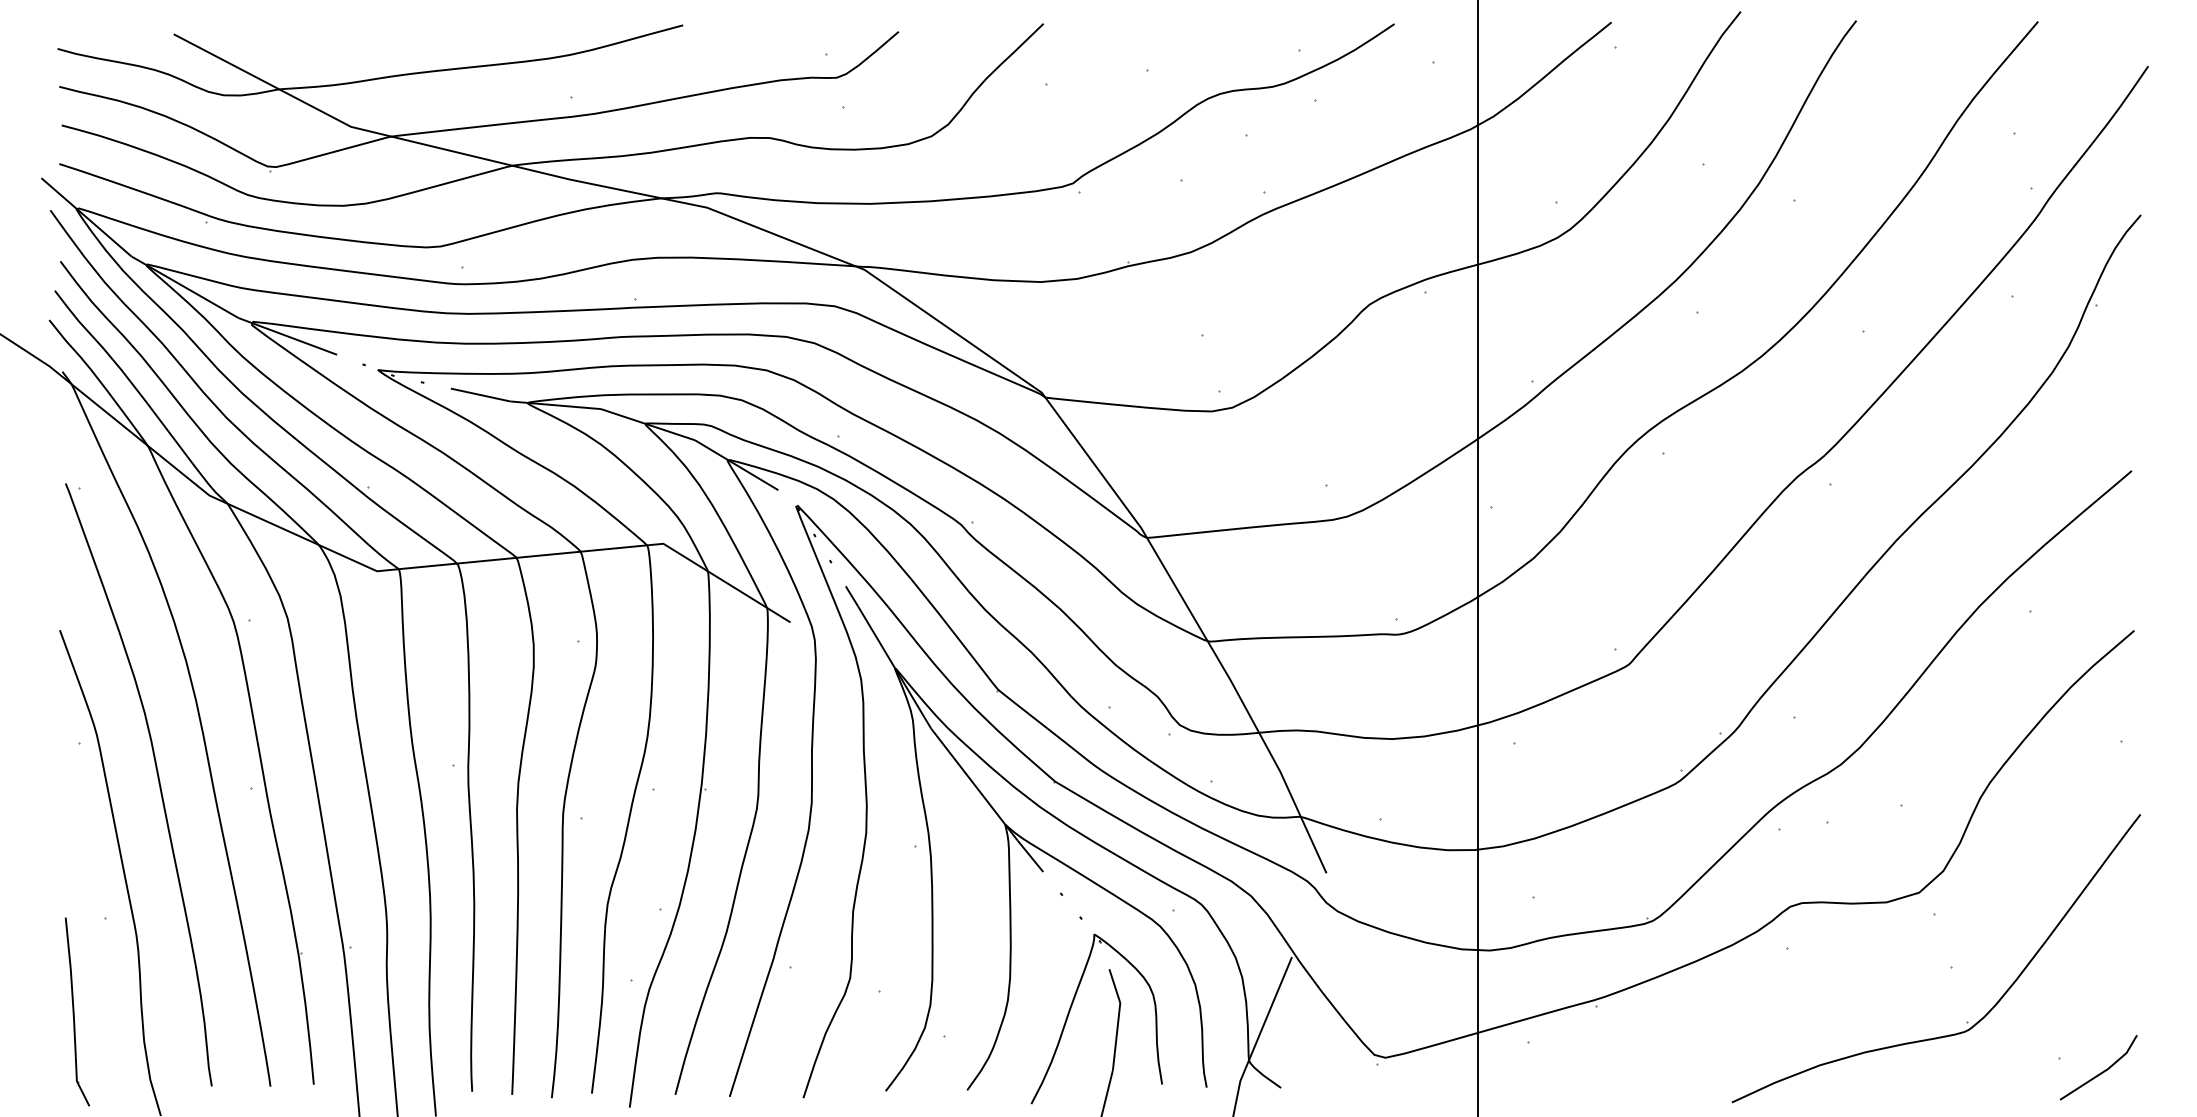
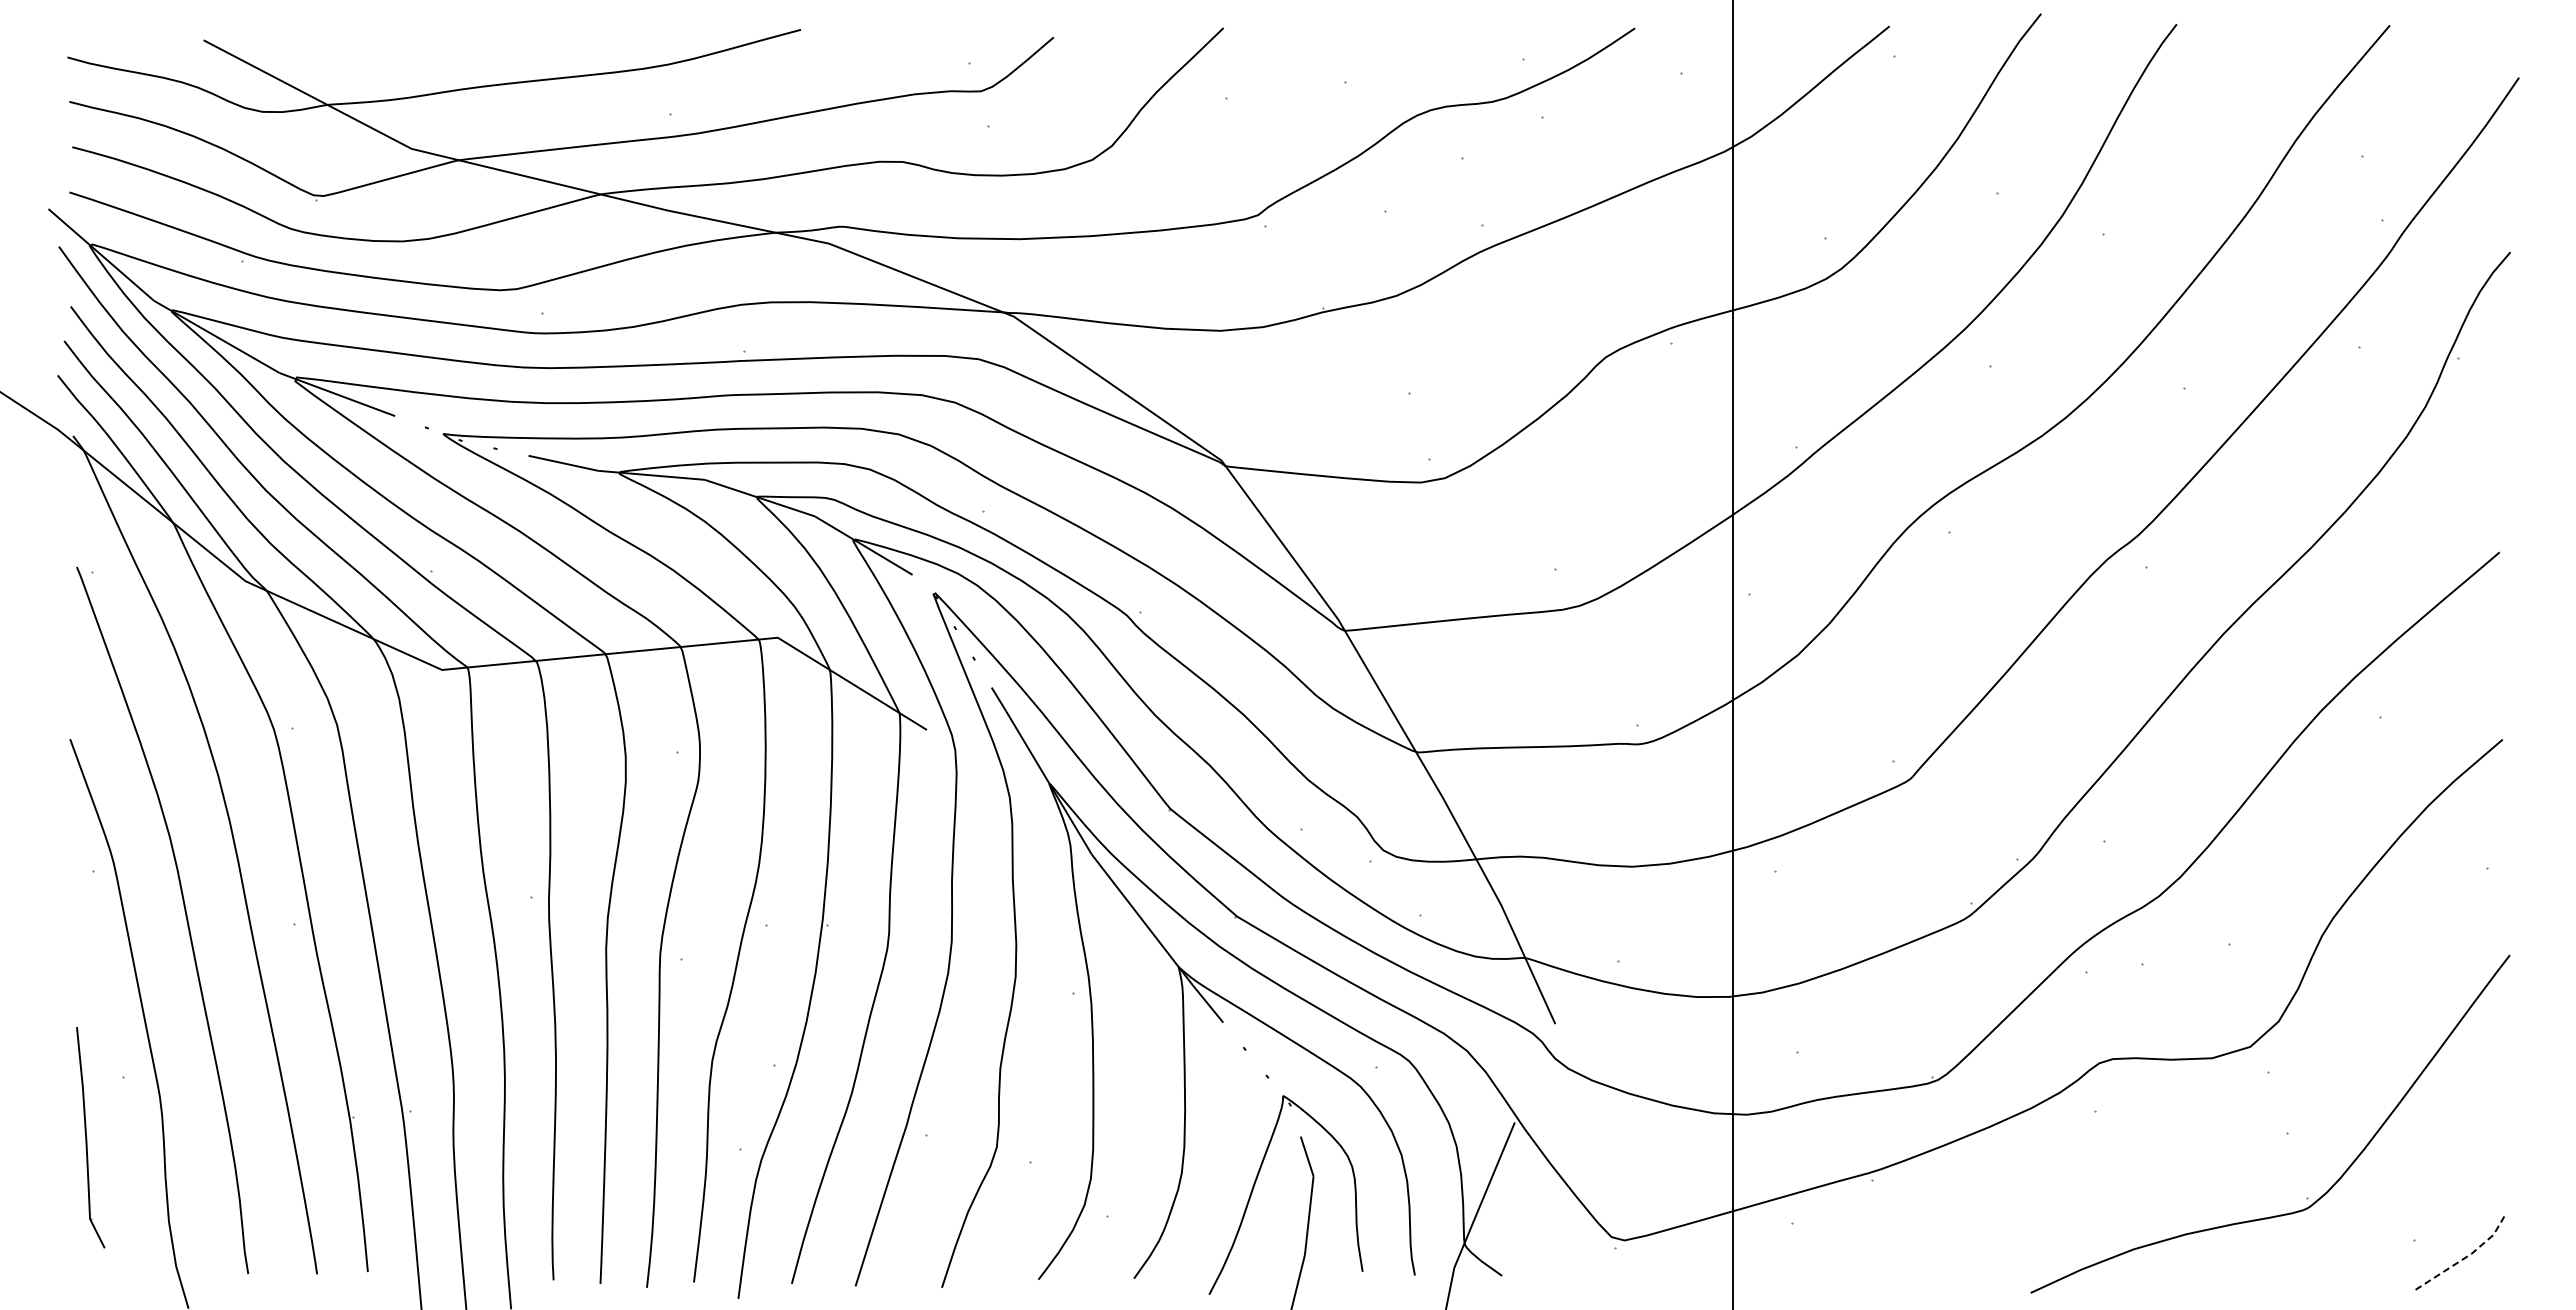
part: (77, 1011) -> (90, 1137), moved
line: (2104, 1071) -> (2467, 1256), solid -> dashed

